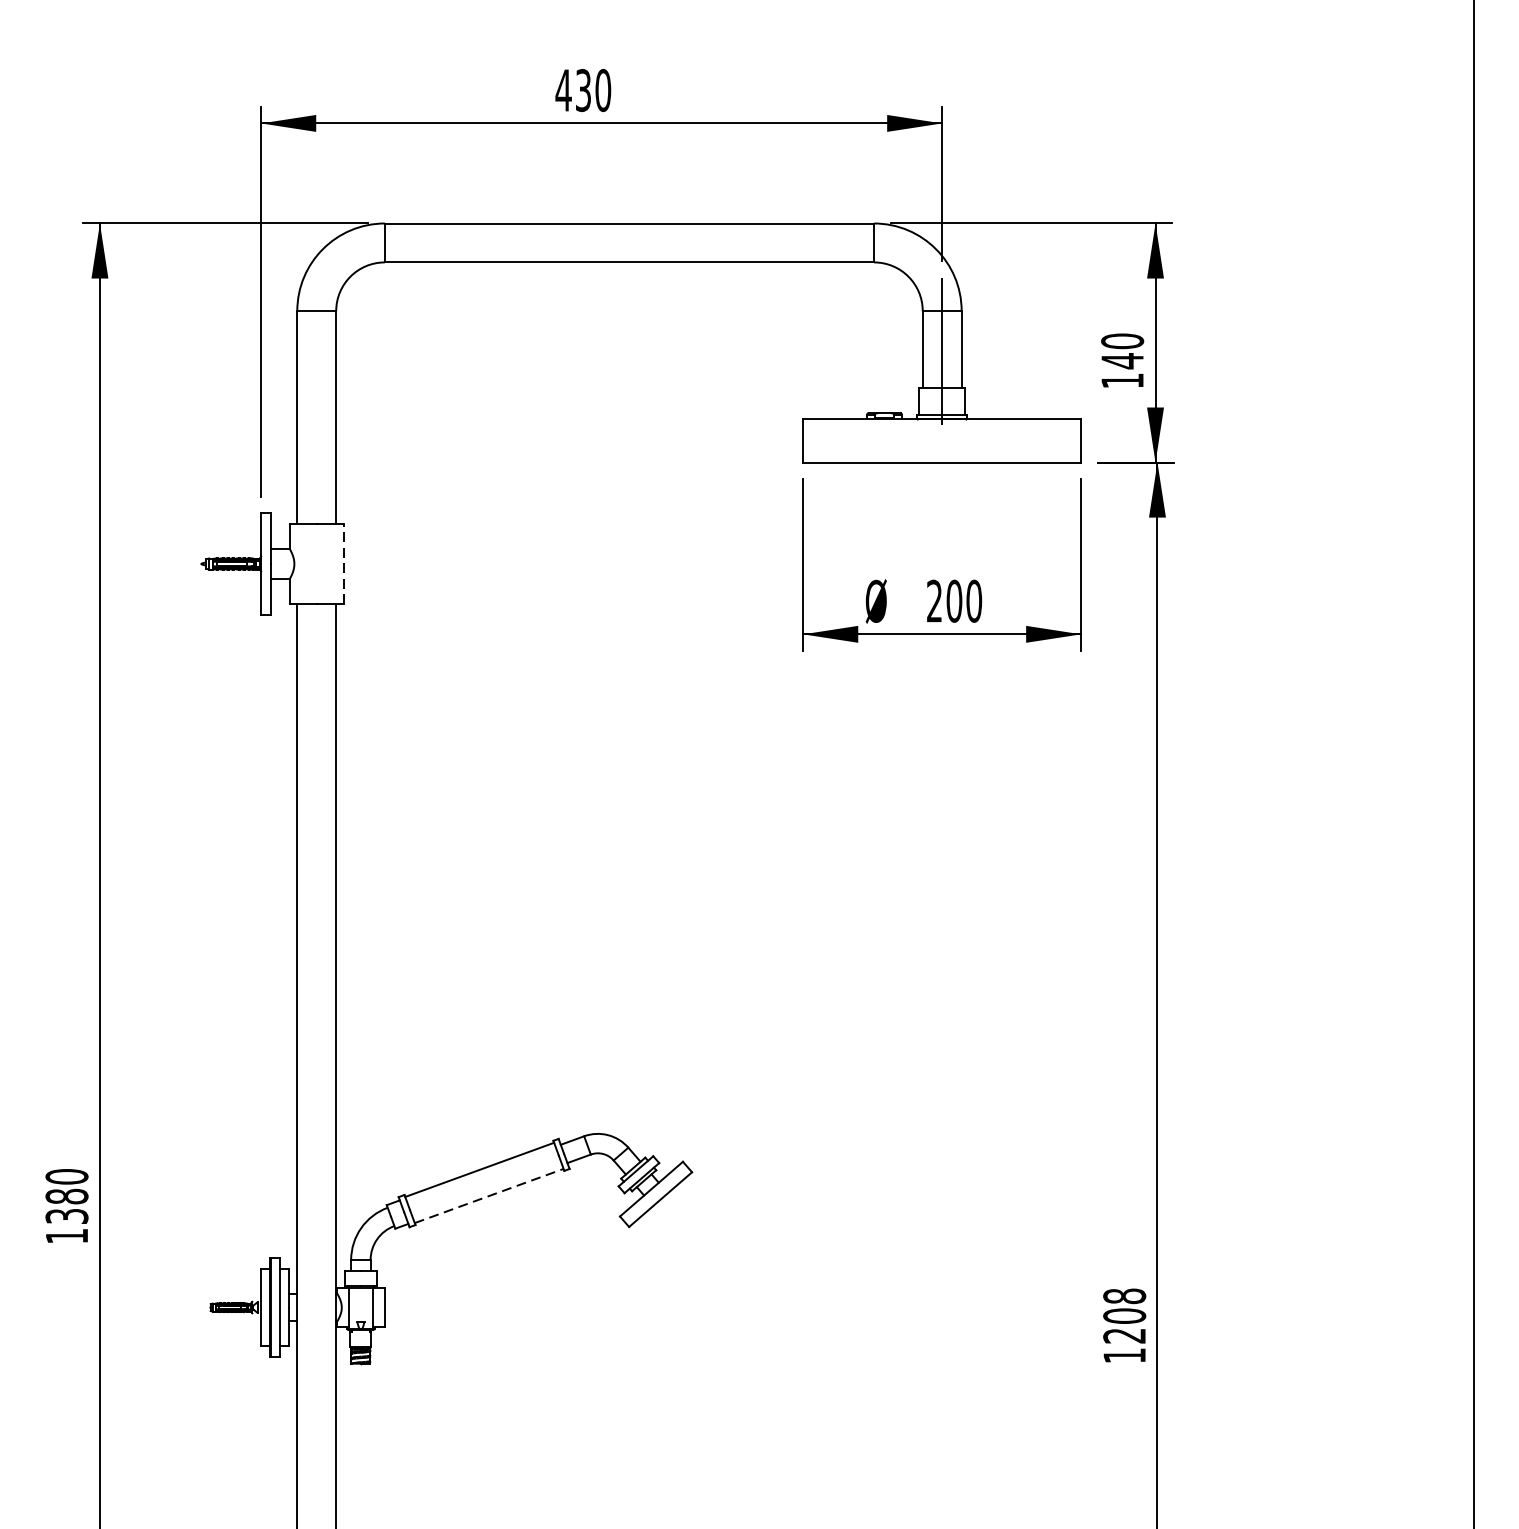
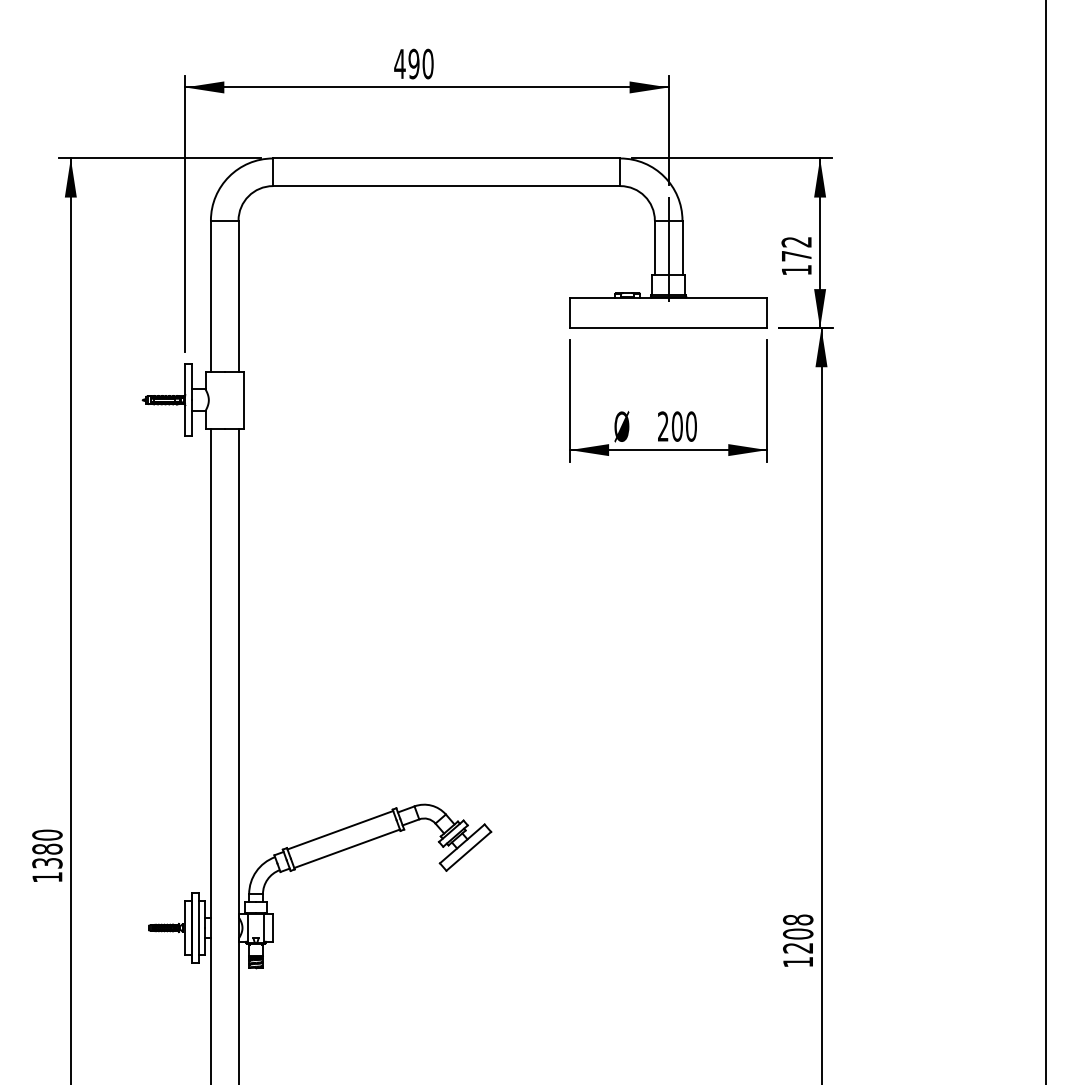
text: (582, 89) -> (413, 63), 430 -> 490
text: (1122, 351) -> (796, 249), 140 -> 172
line: (343, 564) -> (243, 400), dashed -> solid
line: (489, 1195) -> (347, 848), dashed -> solid

